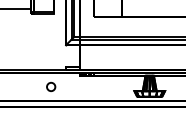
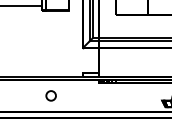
circle: (51, 86) -> (51, 95), moved

